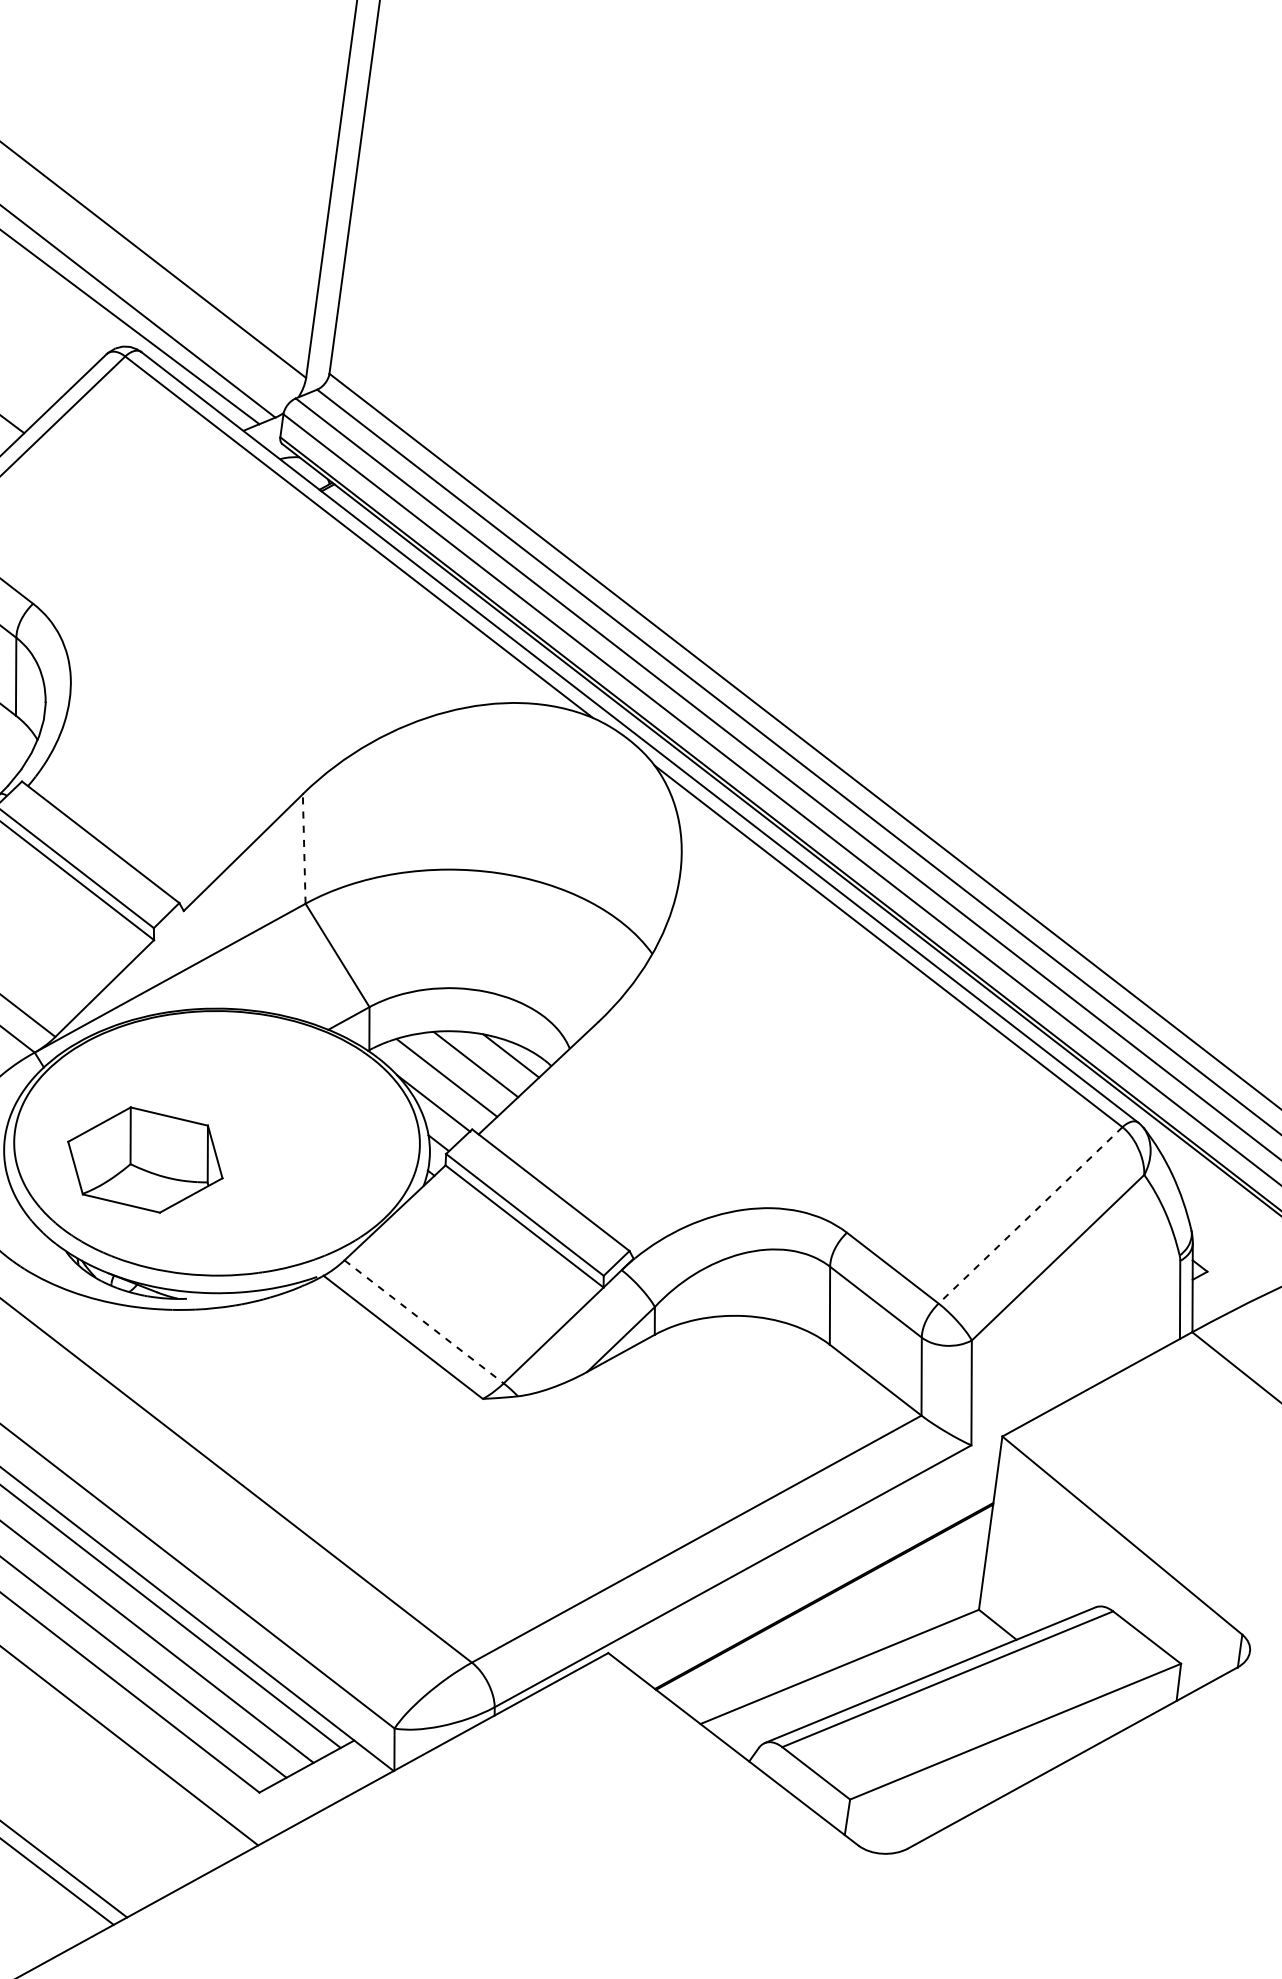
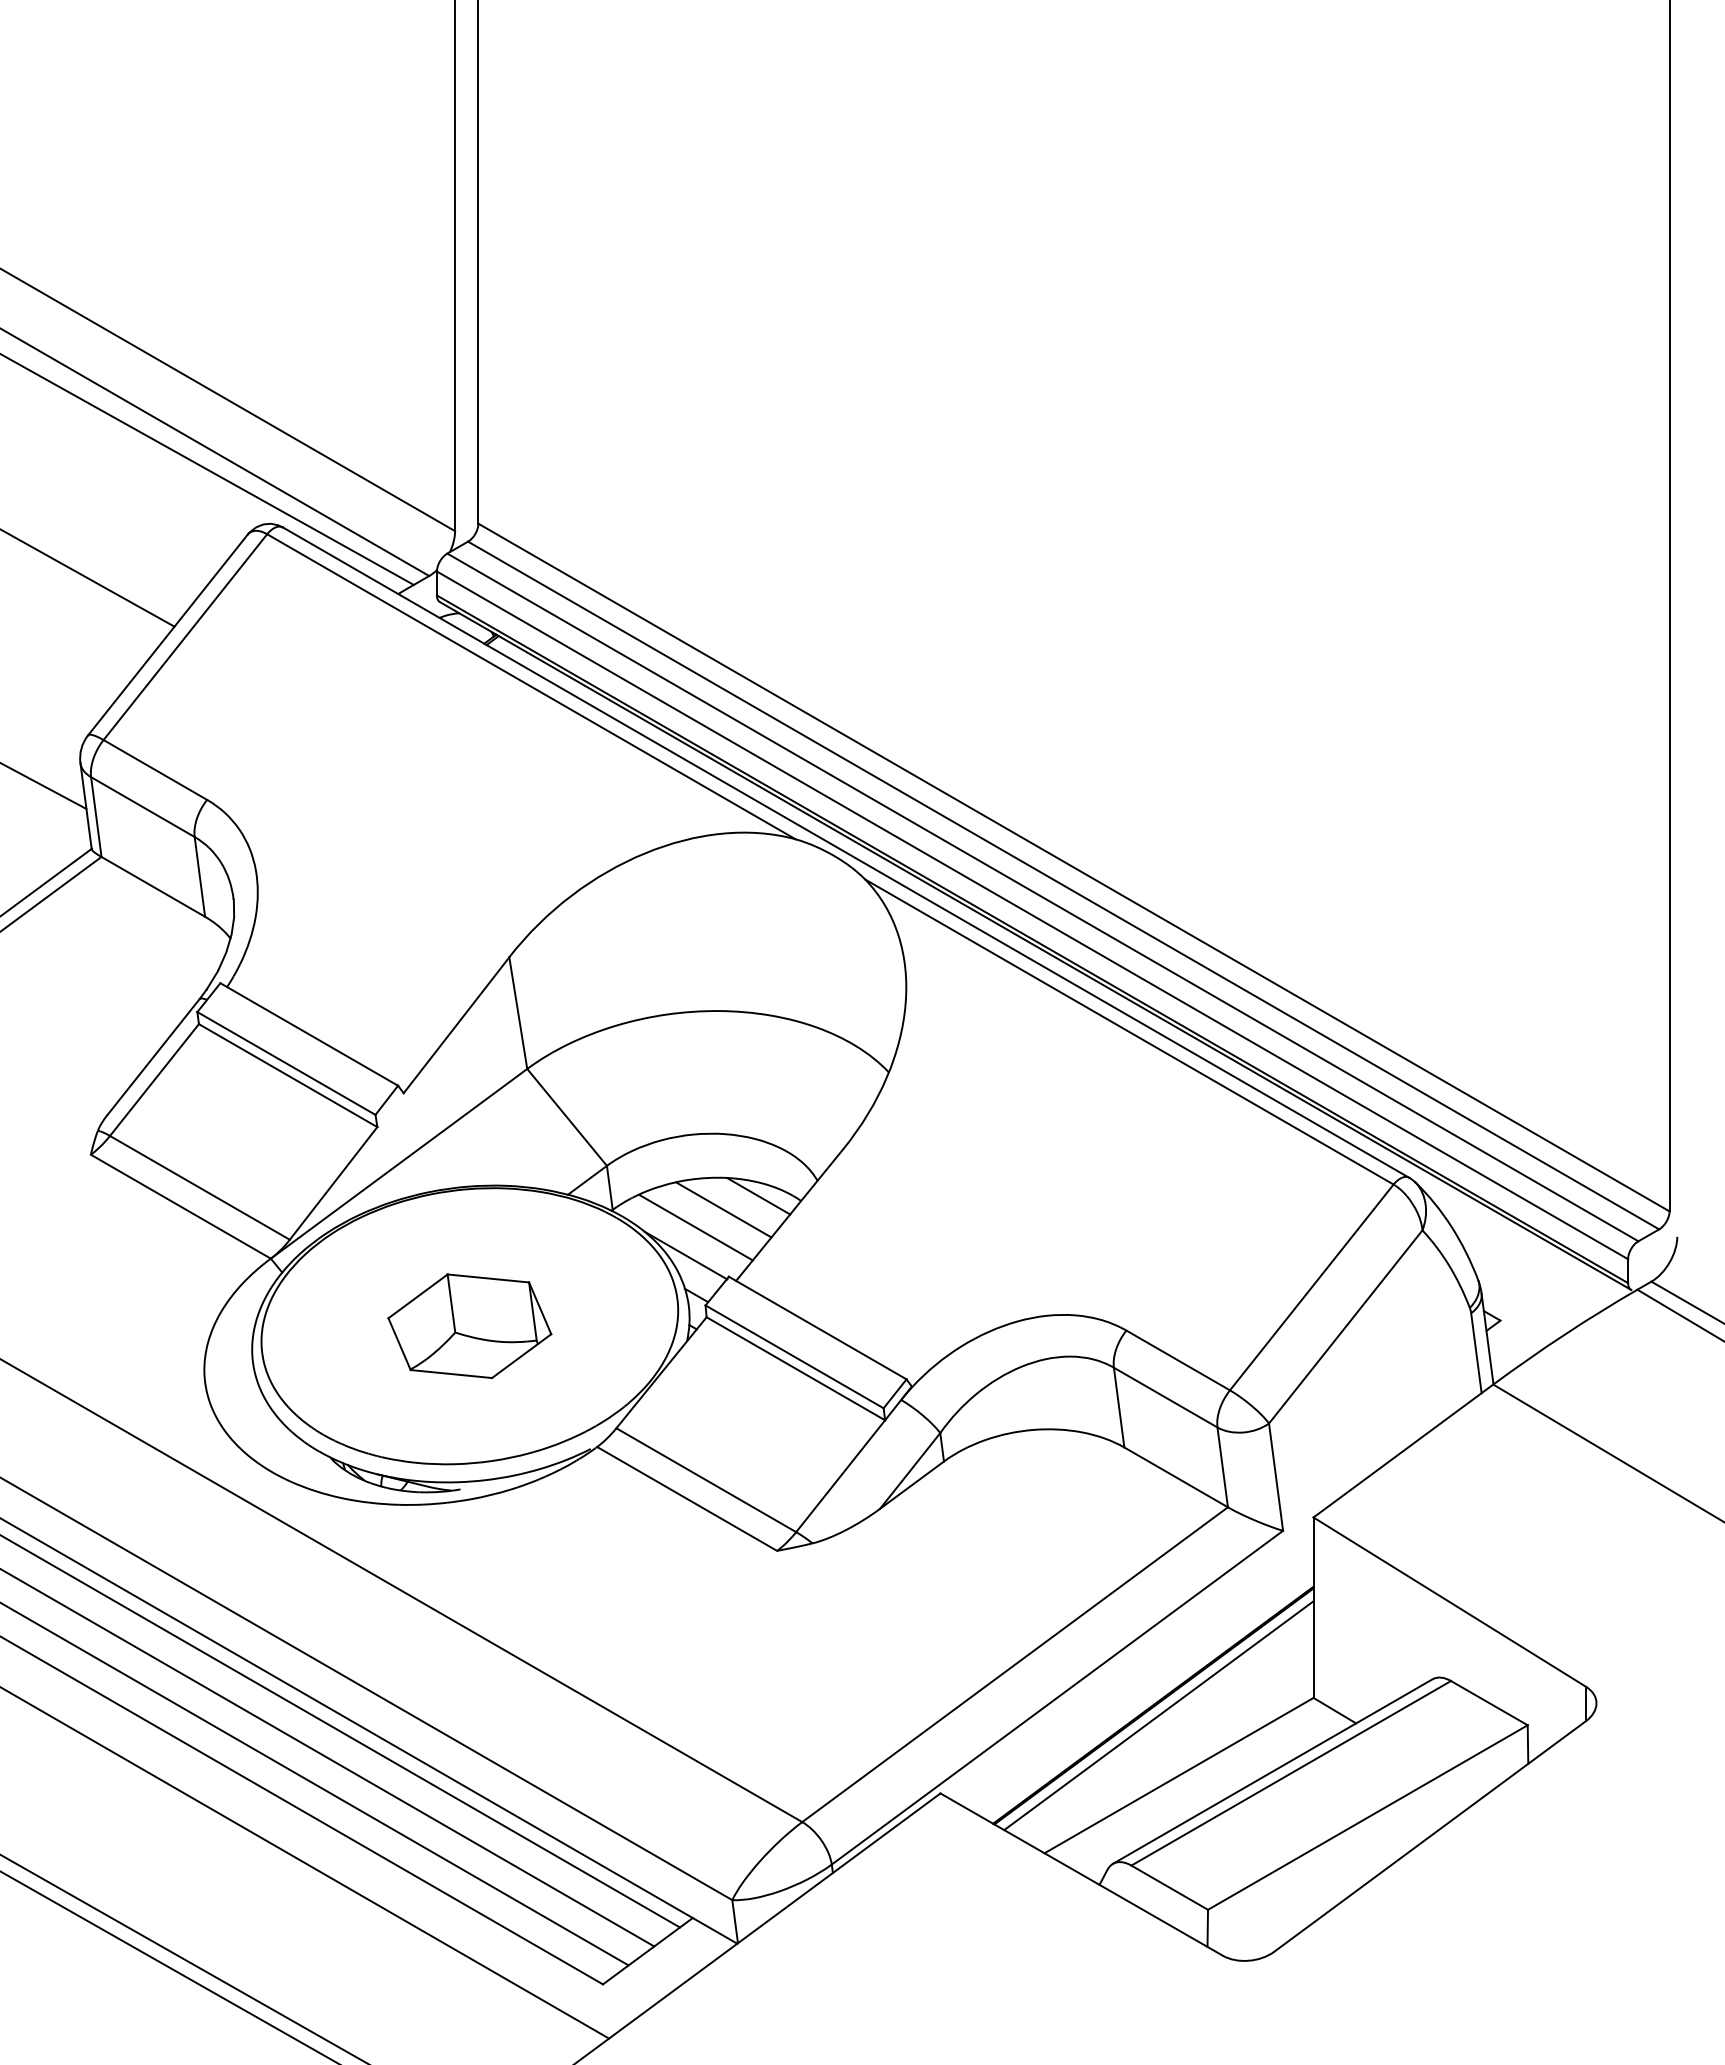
line: (304, 849) -> (518, 1013), dashed -> solid
part: (145, 1159) -> (469, 1325), moved
line: (1030, 1215) -> (1311, 1287), dashed -> solid
line: (424, 1322) -> (706, 1480), dashed -> solid
line: (827, 1606) -> (1158, 1715), added

